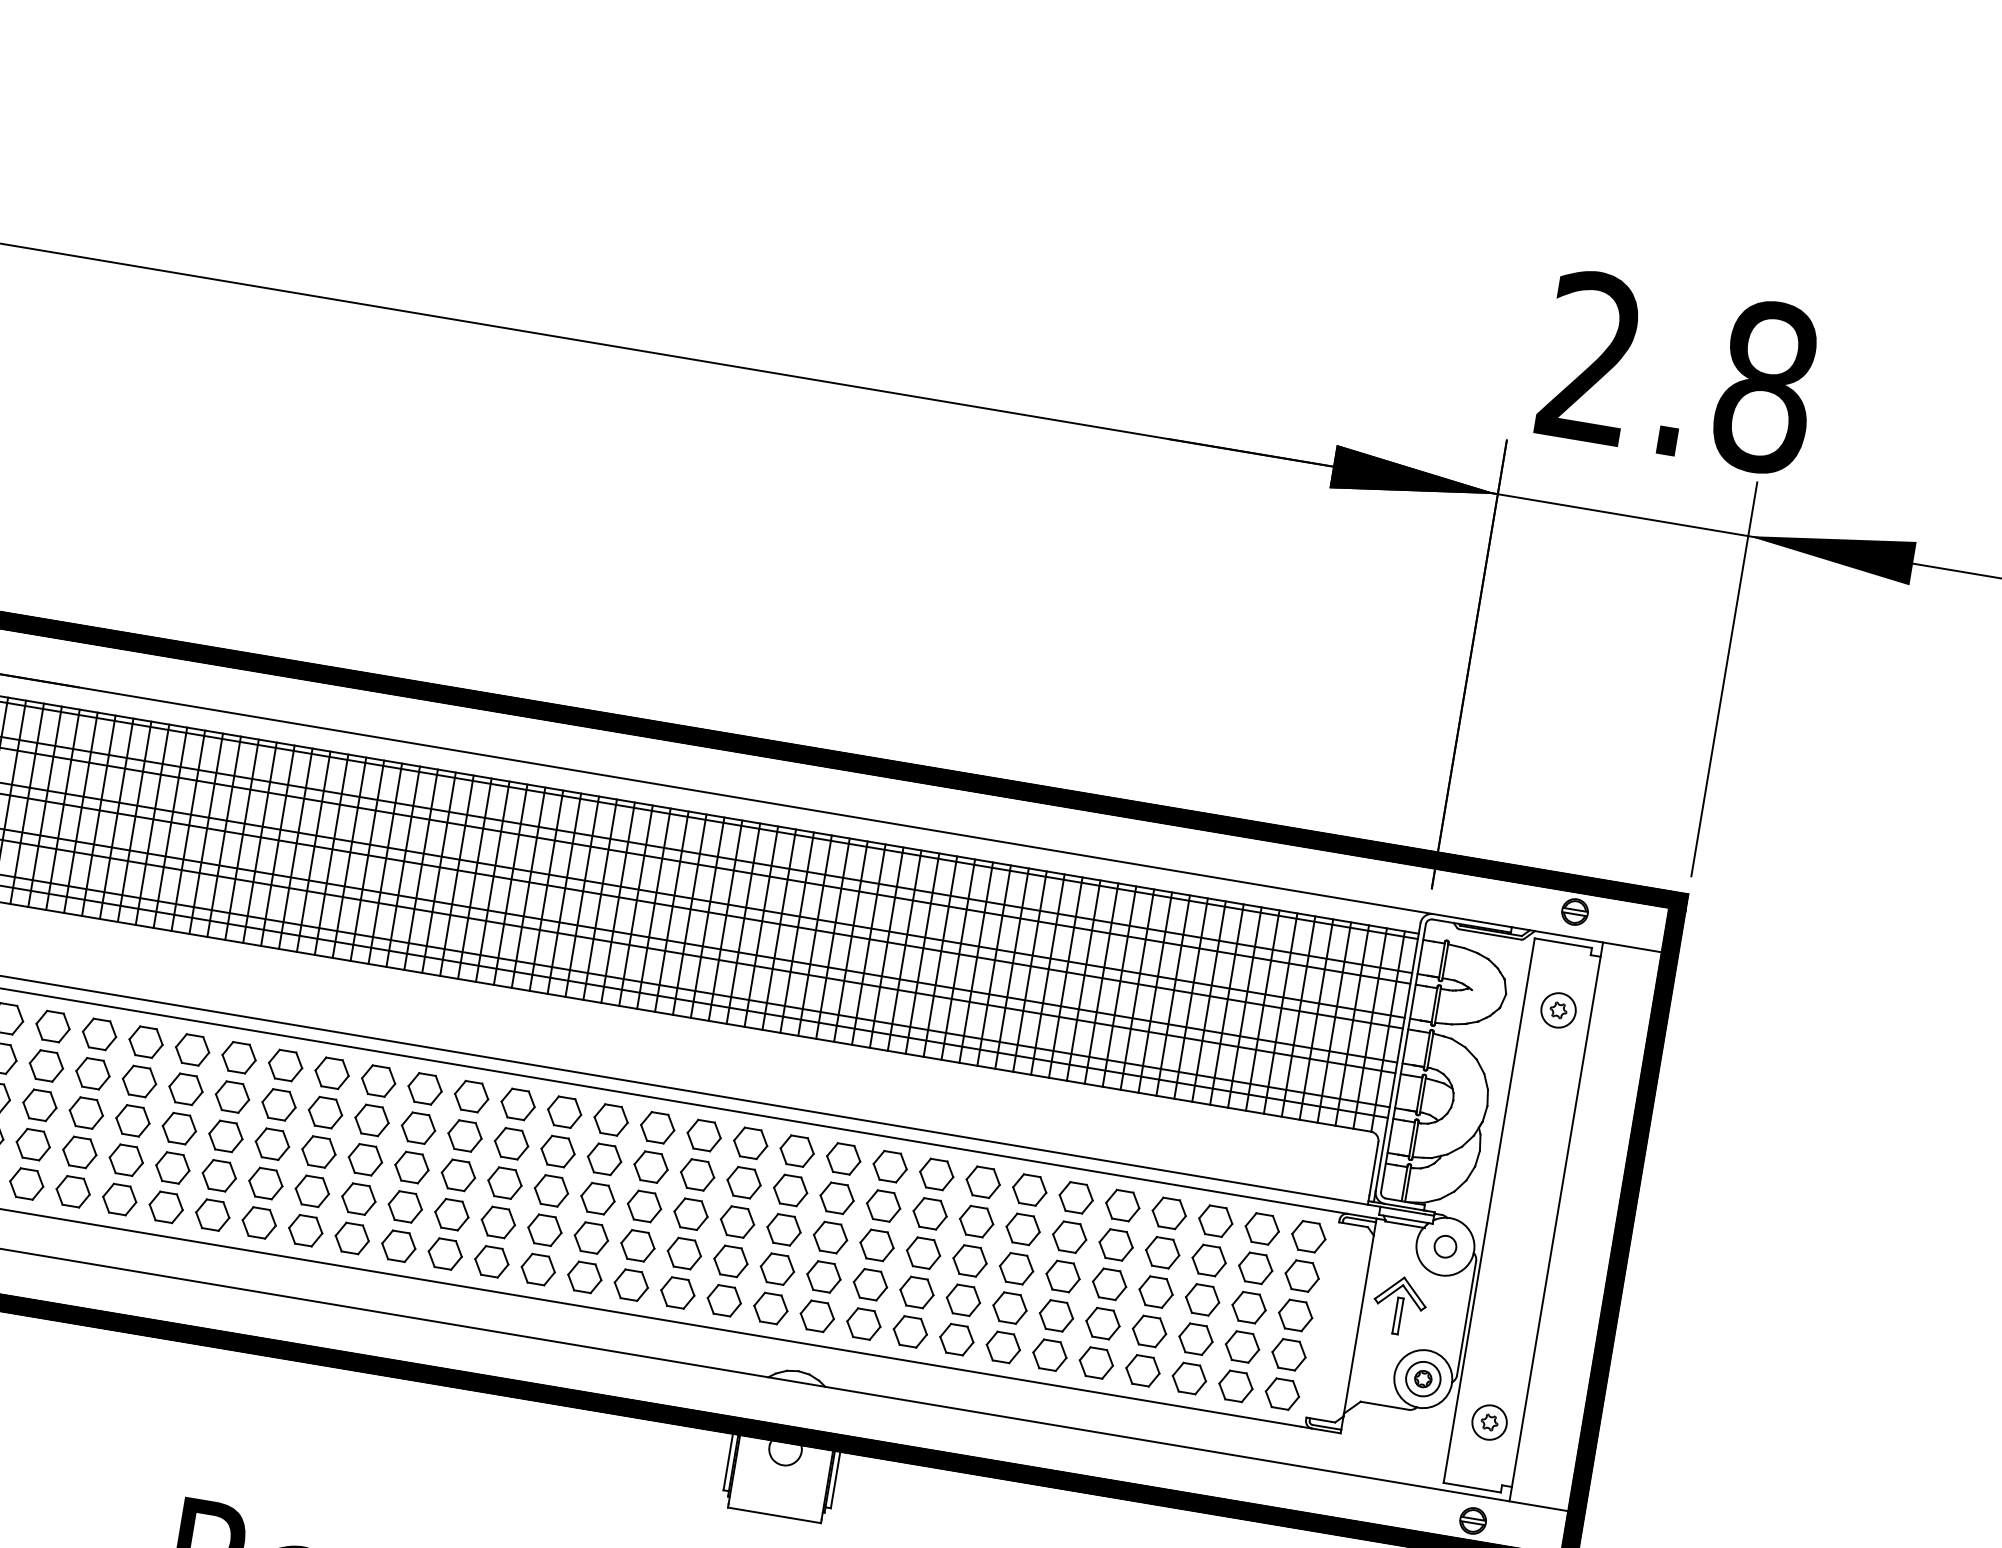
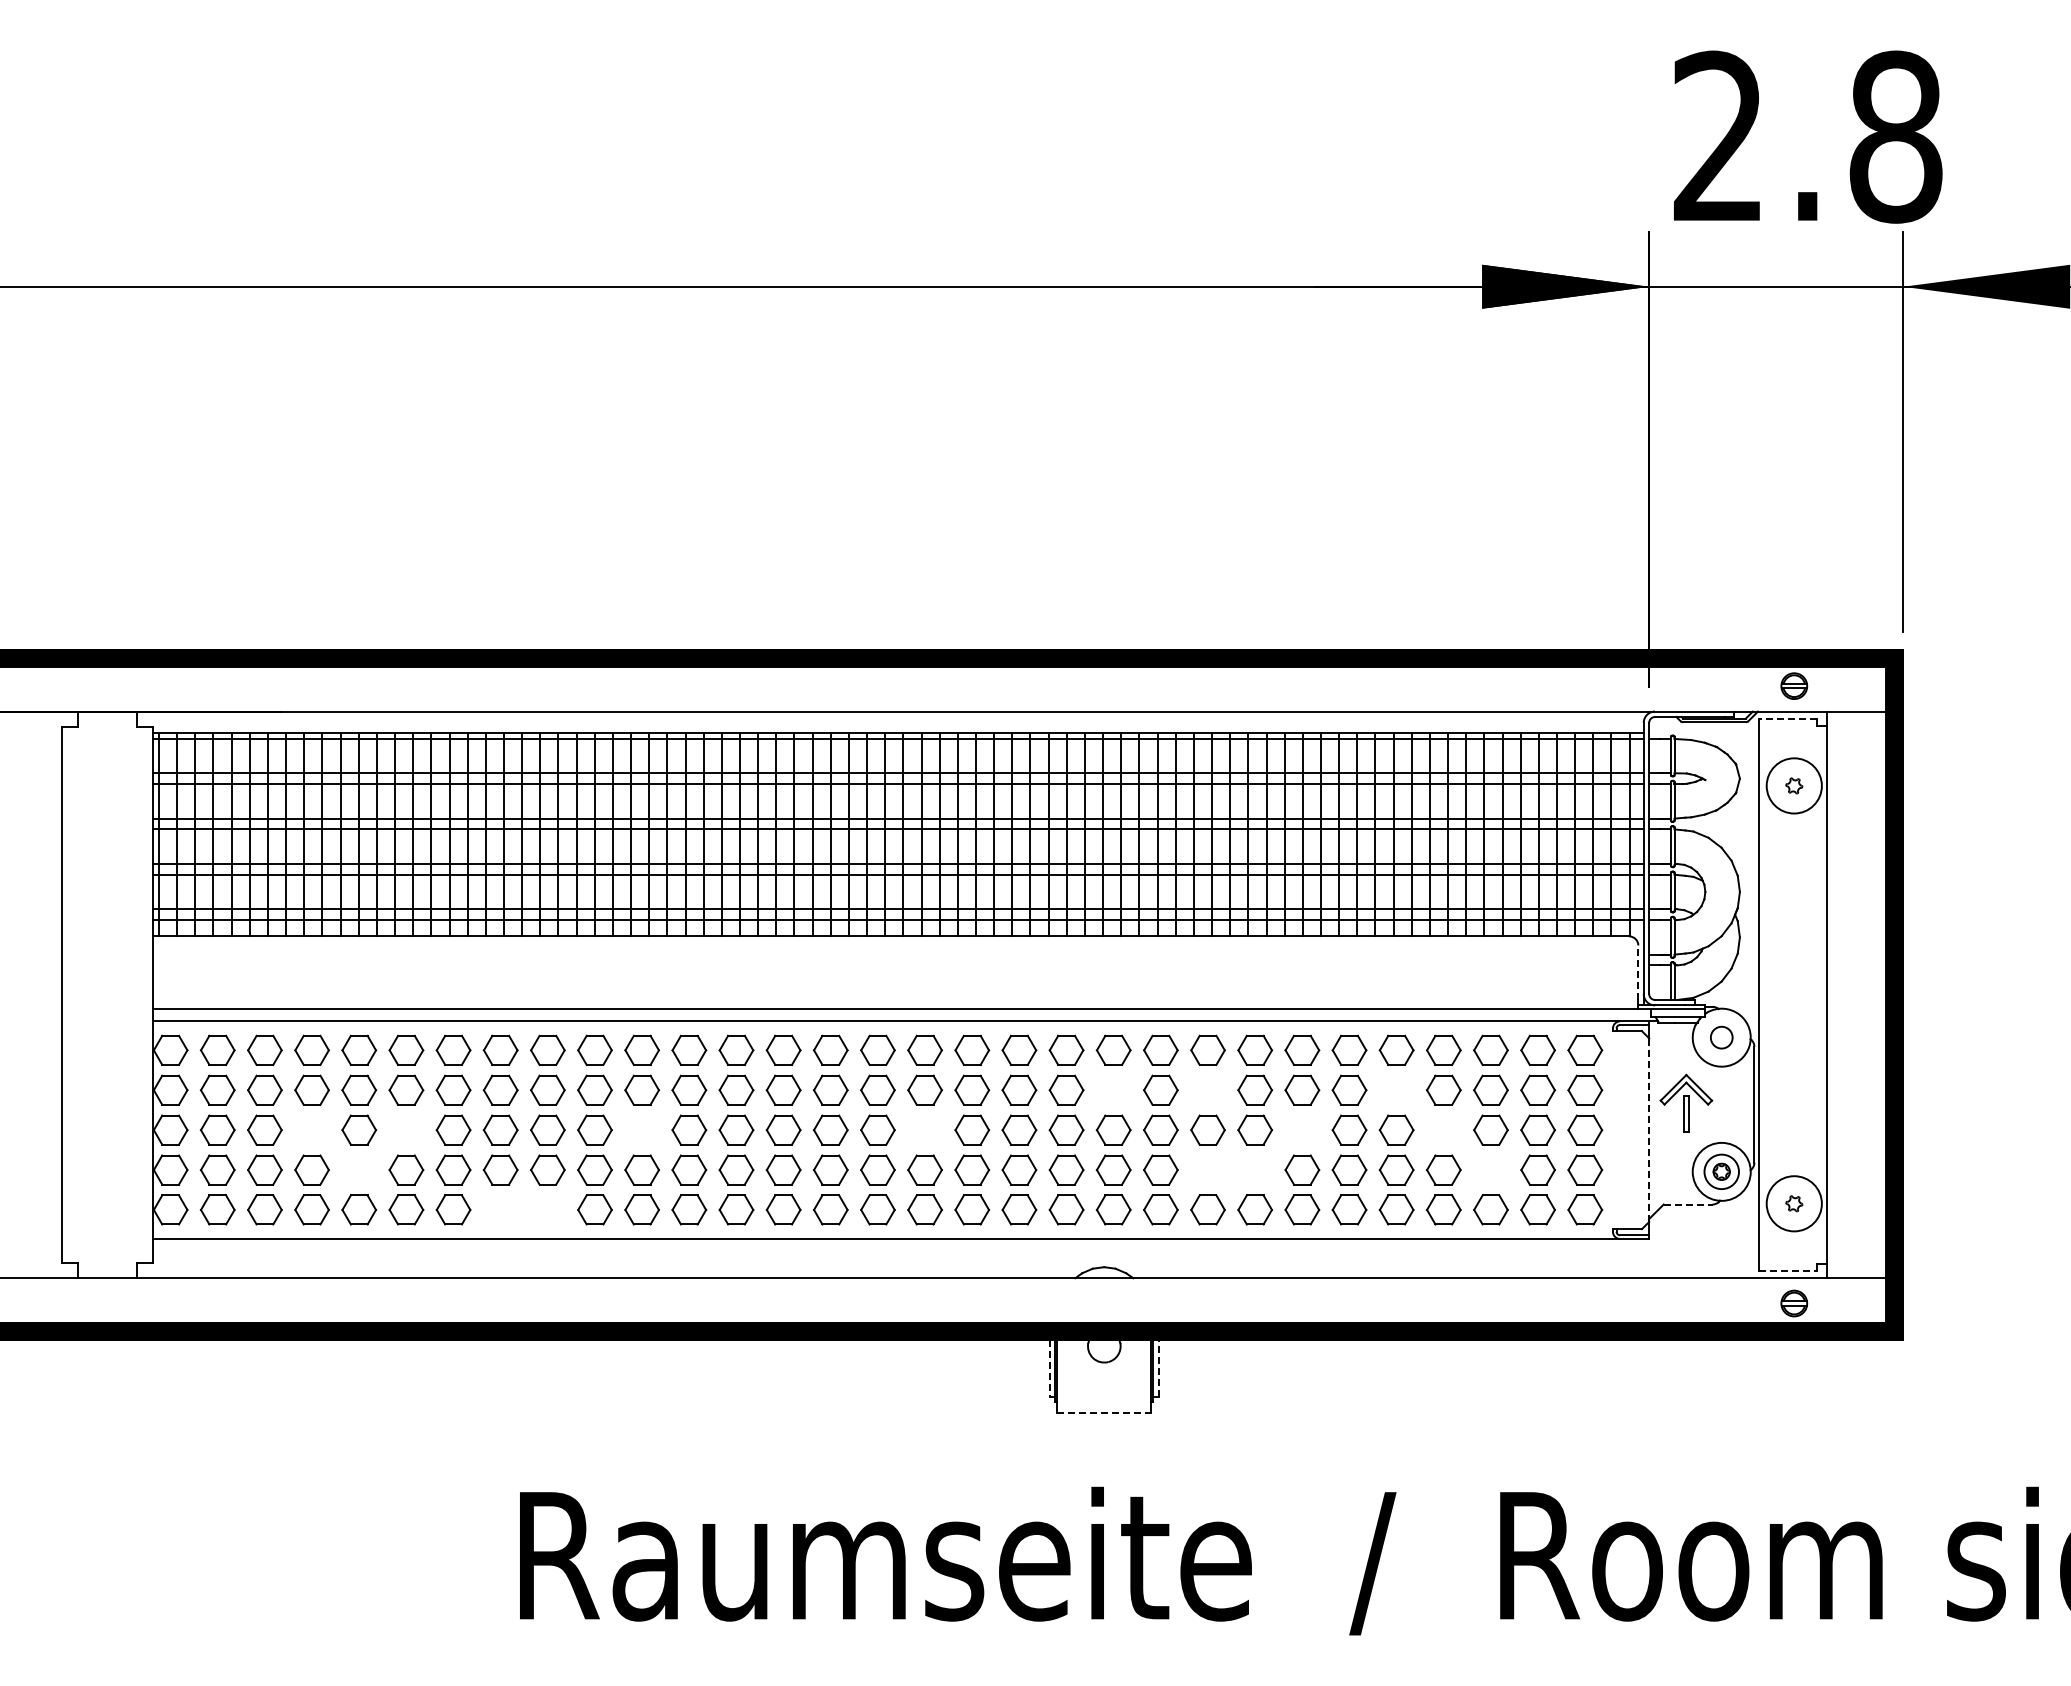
line: (1563, 942) -> (1787, 718), solid -> dashed
circle: (1558, 1010) -> (1794, 785), size x1.6
part: (39, 1104) -> (311, 1129), removed
part: (133, 1120) -> (406, 1129), removed
part: (80, 1151) -> (359, 1169), removed
part: (364, 1159) -> (641, 1129), removed
line: (1374, 1168) -> (1638, 972), solid -> dashed
part: (837, 1197) -> (1113, 1089), removed
part: (644, 1205) -> (924, 1129), removed
part: (929, 1212) -> (1207, 1089), removed
part: (212, 1214) -> (500, 1209), removed
part: (258, 1222) -> (547, 1209), removed
part: (1116, 1244) -> (1396, 1089), removed
part: (1016, 1268) -> (1302, 1129), removed
part: (916, 1291) -> (1207, 1169), removed
part: (1155, 1291) -> (1443, 1129), removed
part: (962, 1299) -> (1254, 1169), removed
line: (1358, 1326) -> (1649, 1130), solid -> dashed
part: (1195, 1338) -> (1490, 1169), removed
line: (1385, 1405) -> (1688, 1204), solid -> dashed
circle: (1489, 1422) -> (1794, 1203), size x1.6
line: (727, 1462) -> (1049, 1368), solid -> dashed
line: (835, 1480) -> (1158, 1368), solid -> dashed
line: (1472, 1487) -> (1788, 1270), solid -> dashed
line: (774, 1515) -> (1104, 1413), solid -> dashed

